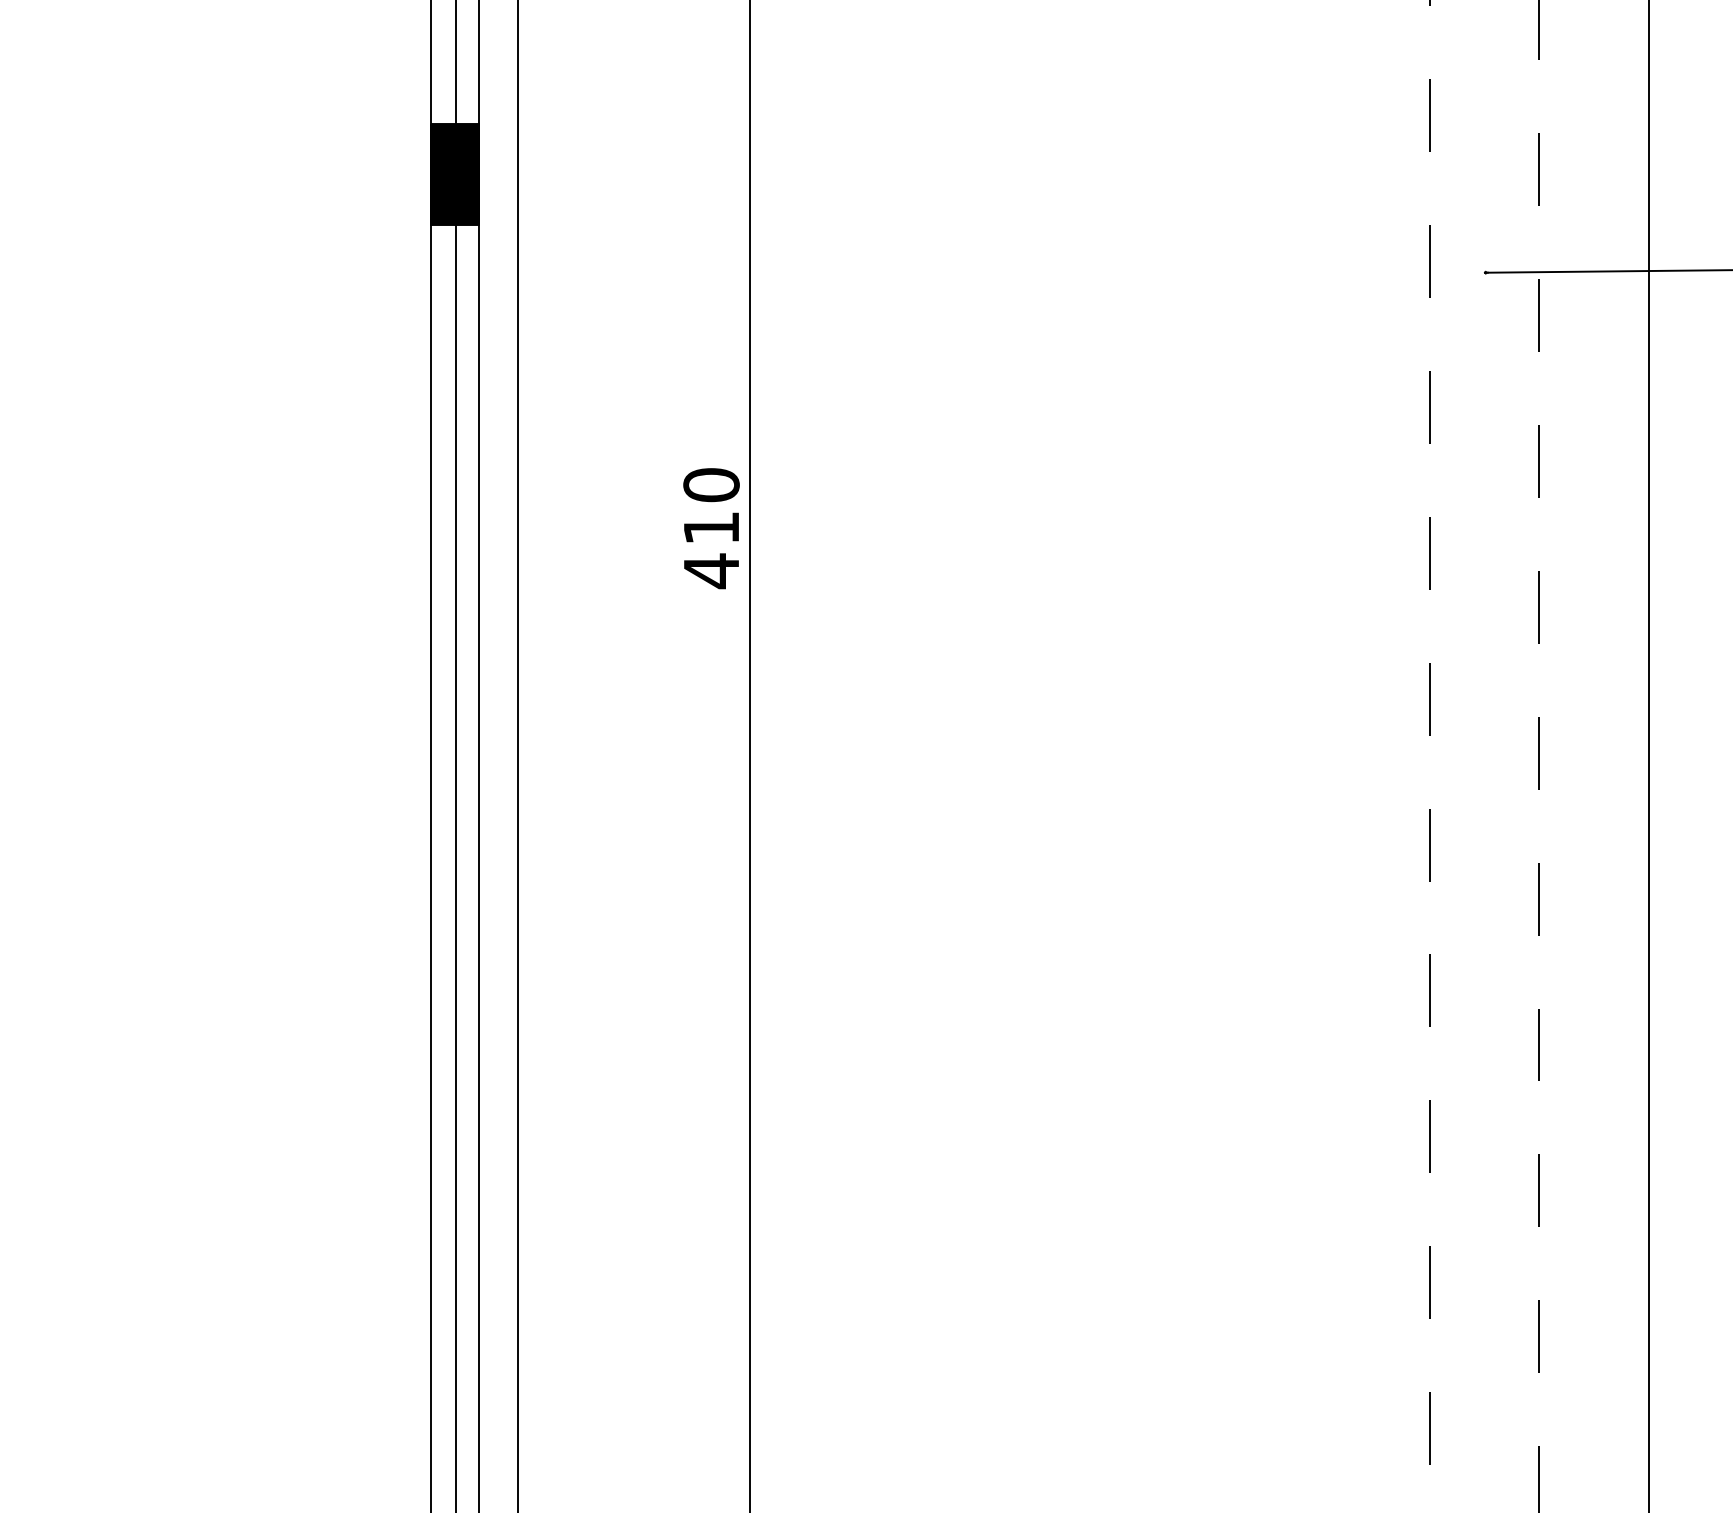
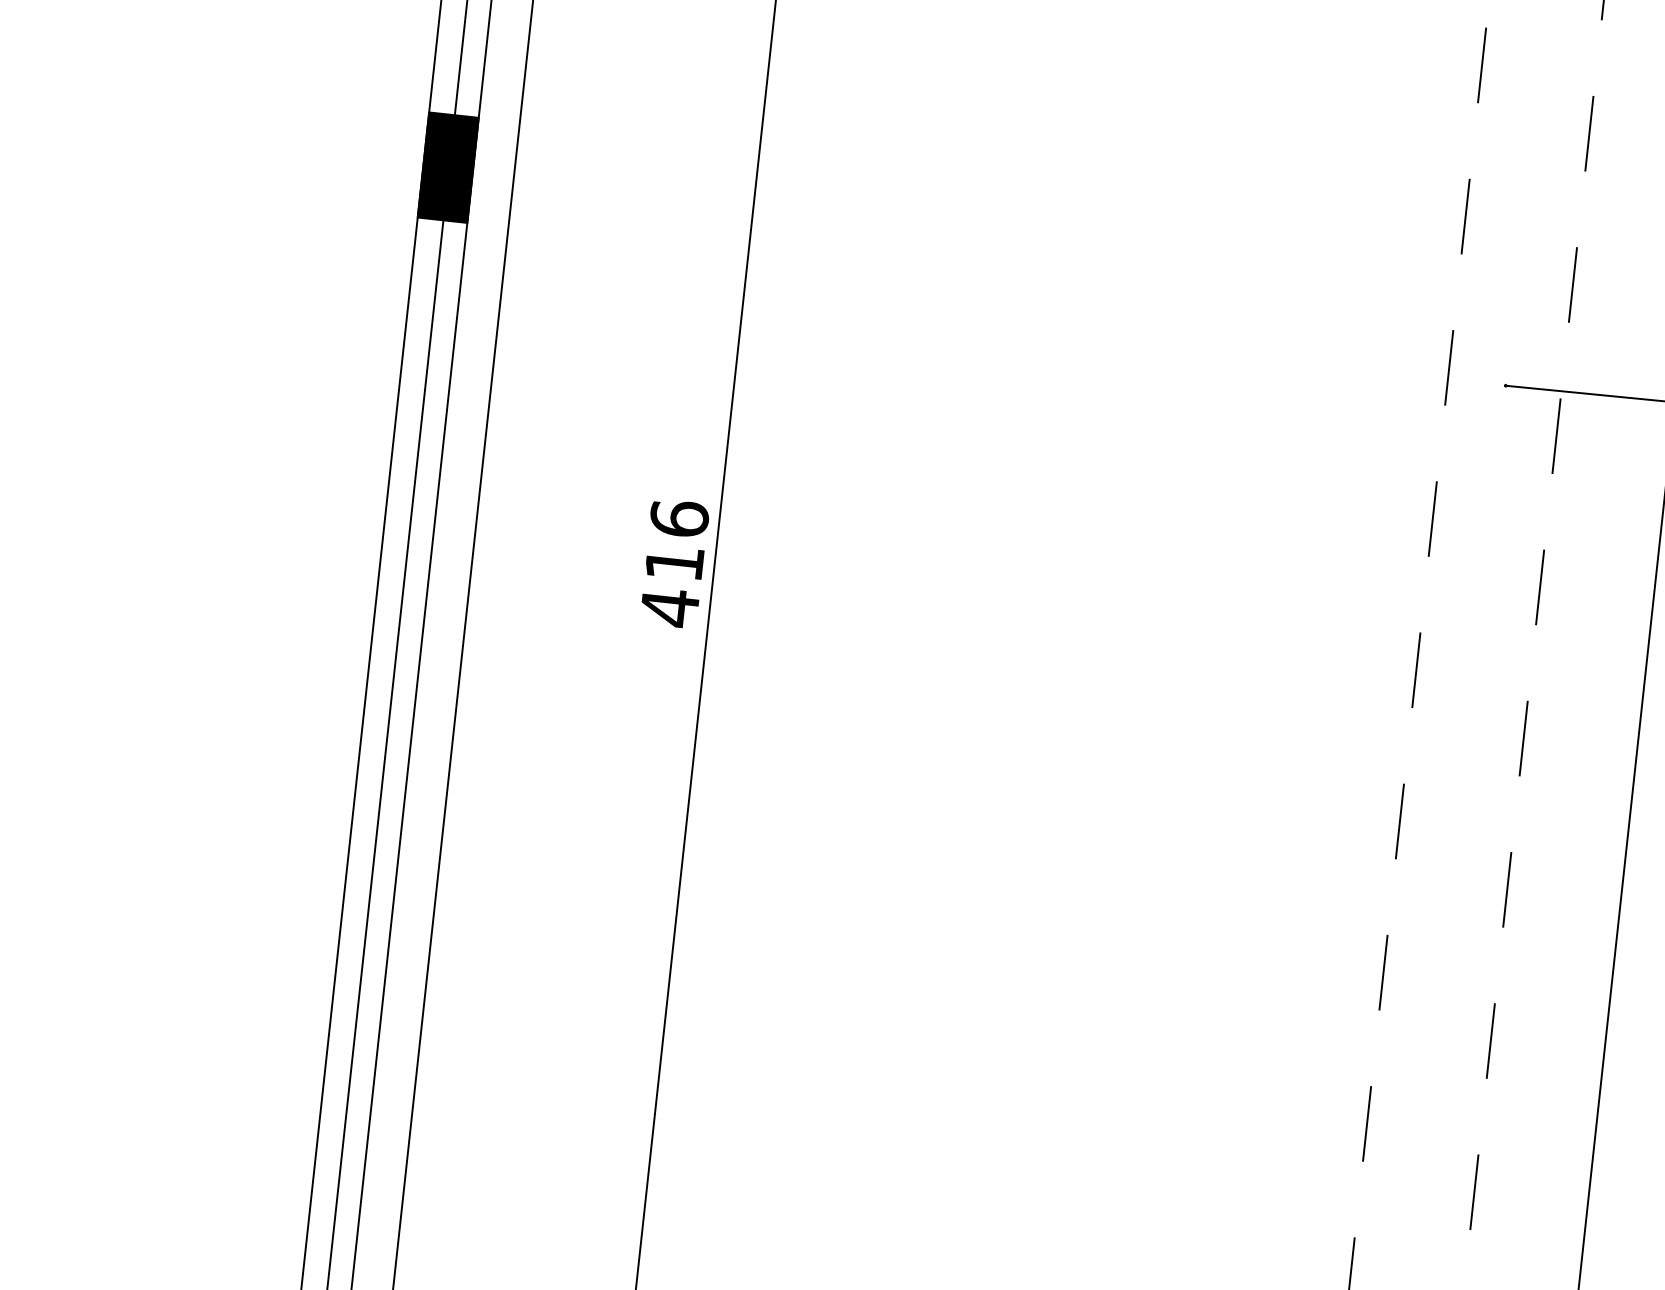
text: (711, 484) -> (679, 518), 410 -> 416

